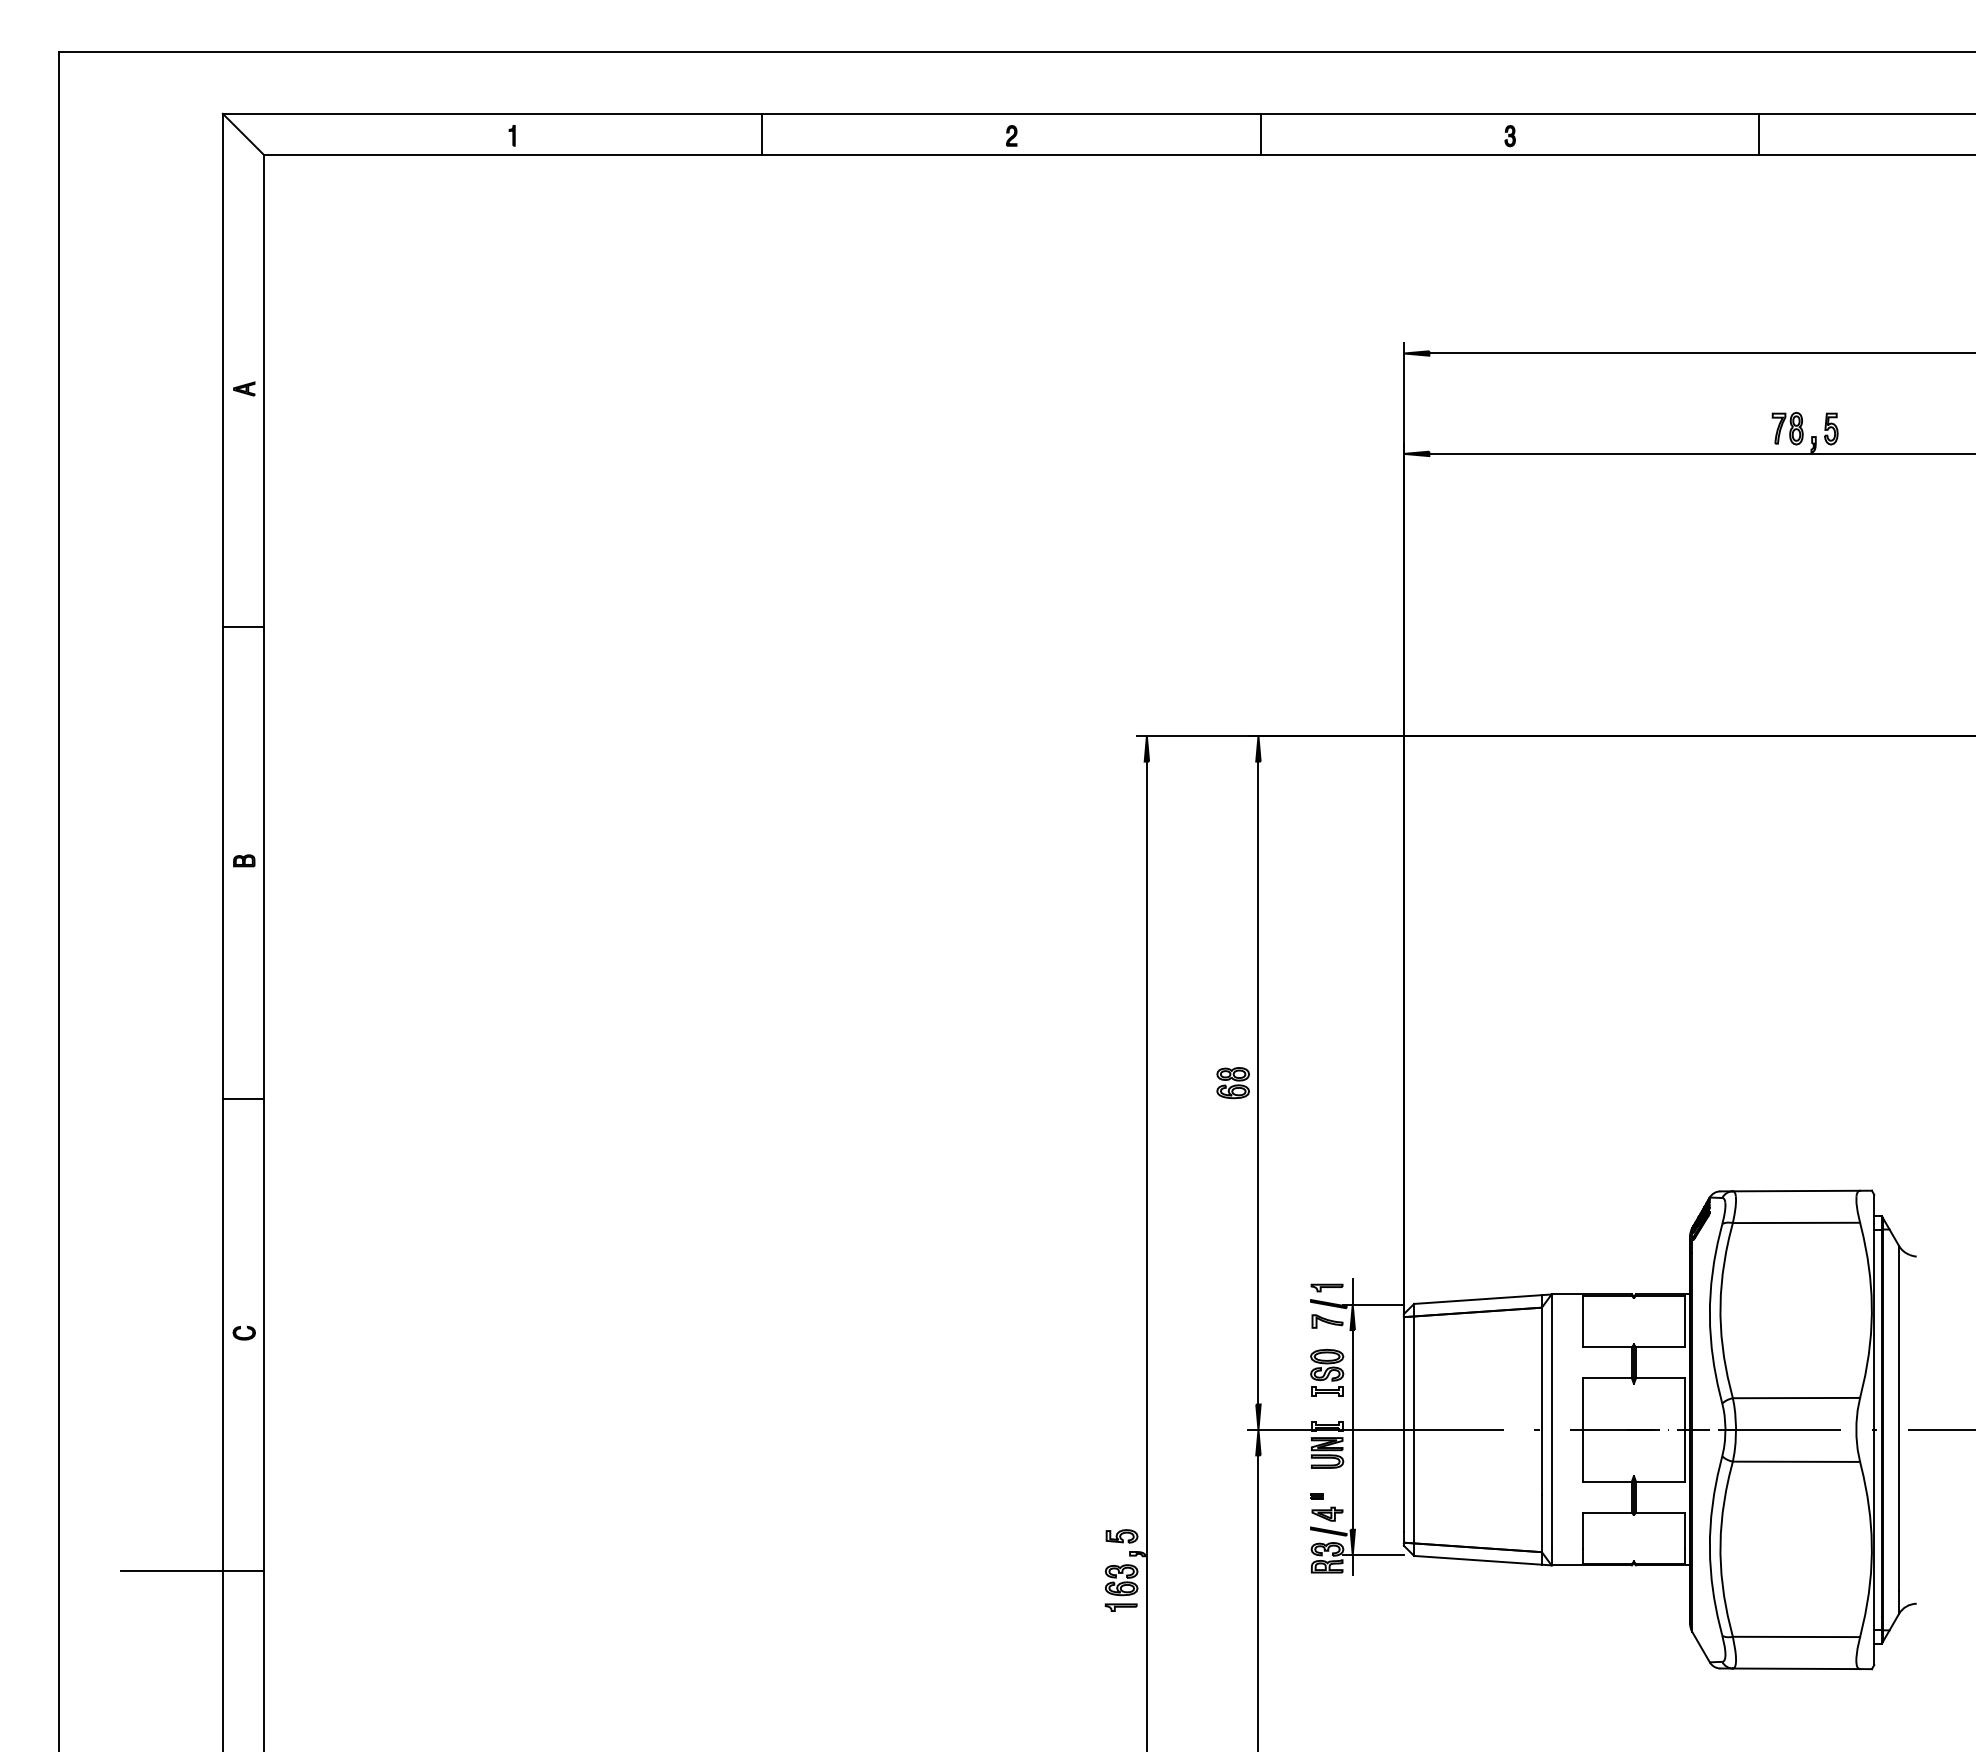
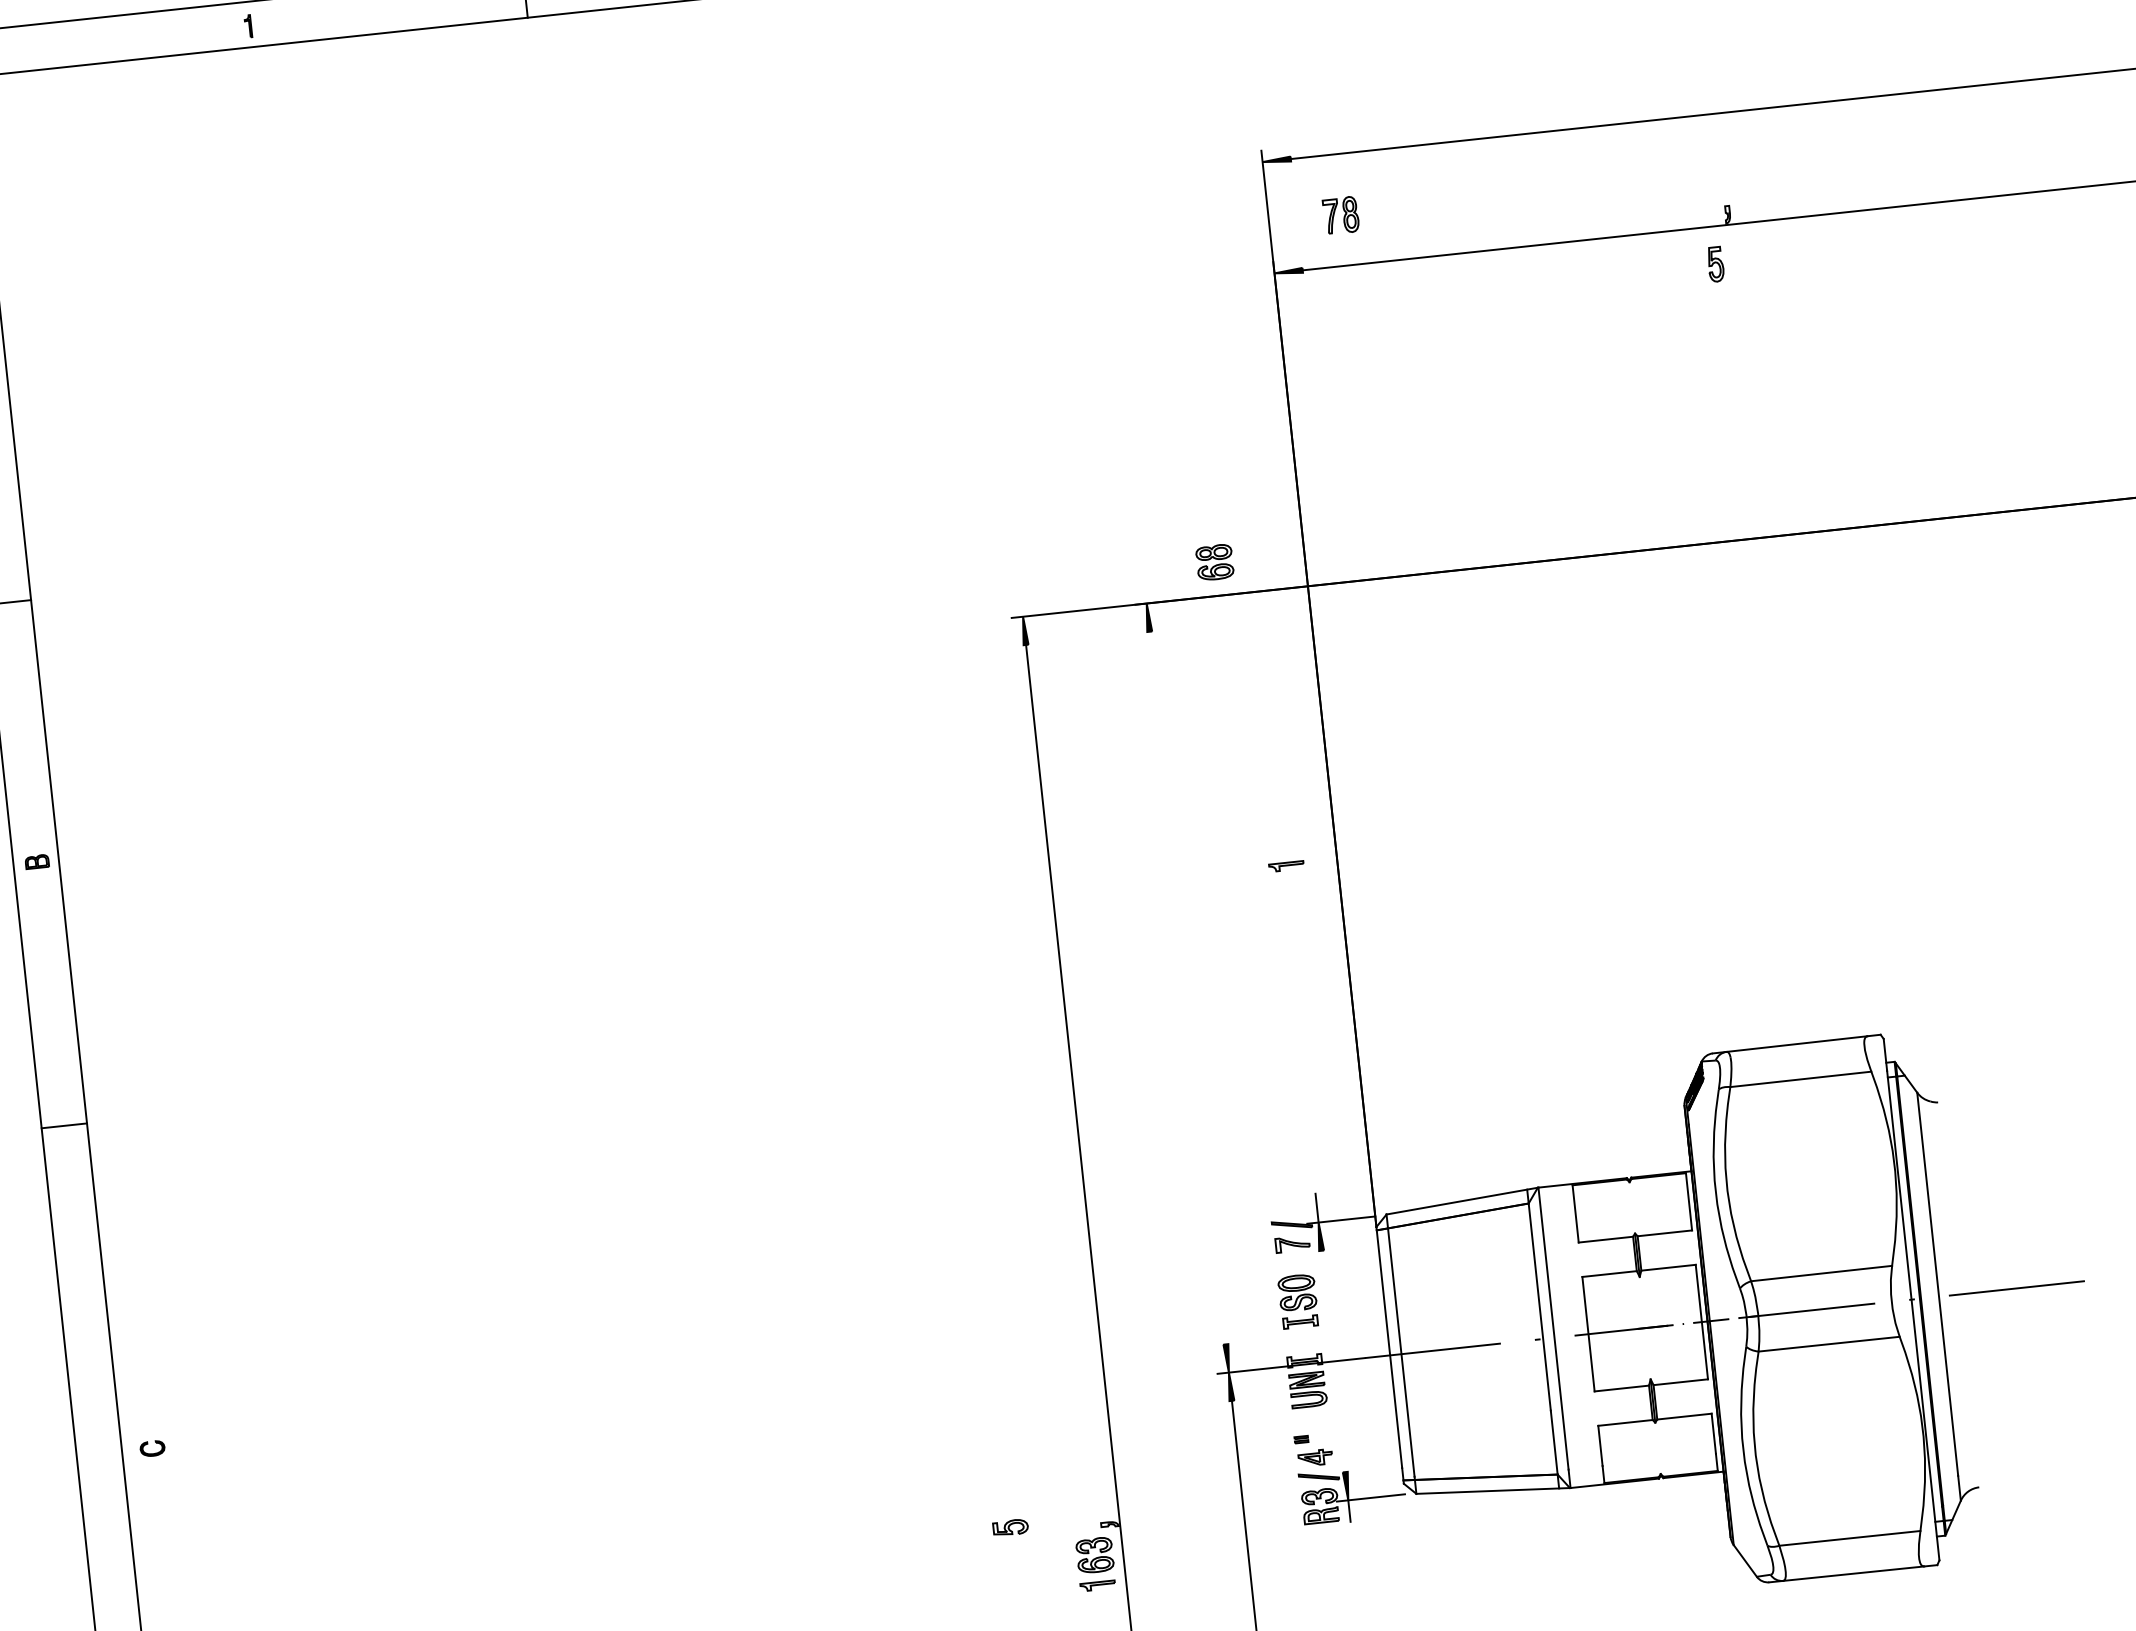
part: (1787, 428) -> (1340, 215), moved
part: (1831, 428) -> (1715, 263), moved
line: (1258, 1082) -> (1187, 987), removed
part: (1232, 1083) -> (1214, 563), moved
part: (1326, 1287) -> (1285, 865), moved
part: (243, 1332) -> (151, 1448), moved
line: (1352, 1429) -> (1333, 1360), removed
part: (1121, 1536) -> (1010, 1527), moved

